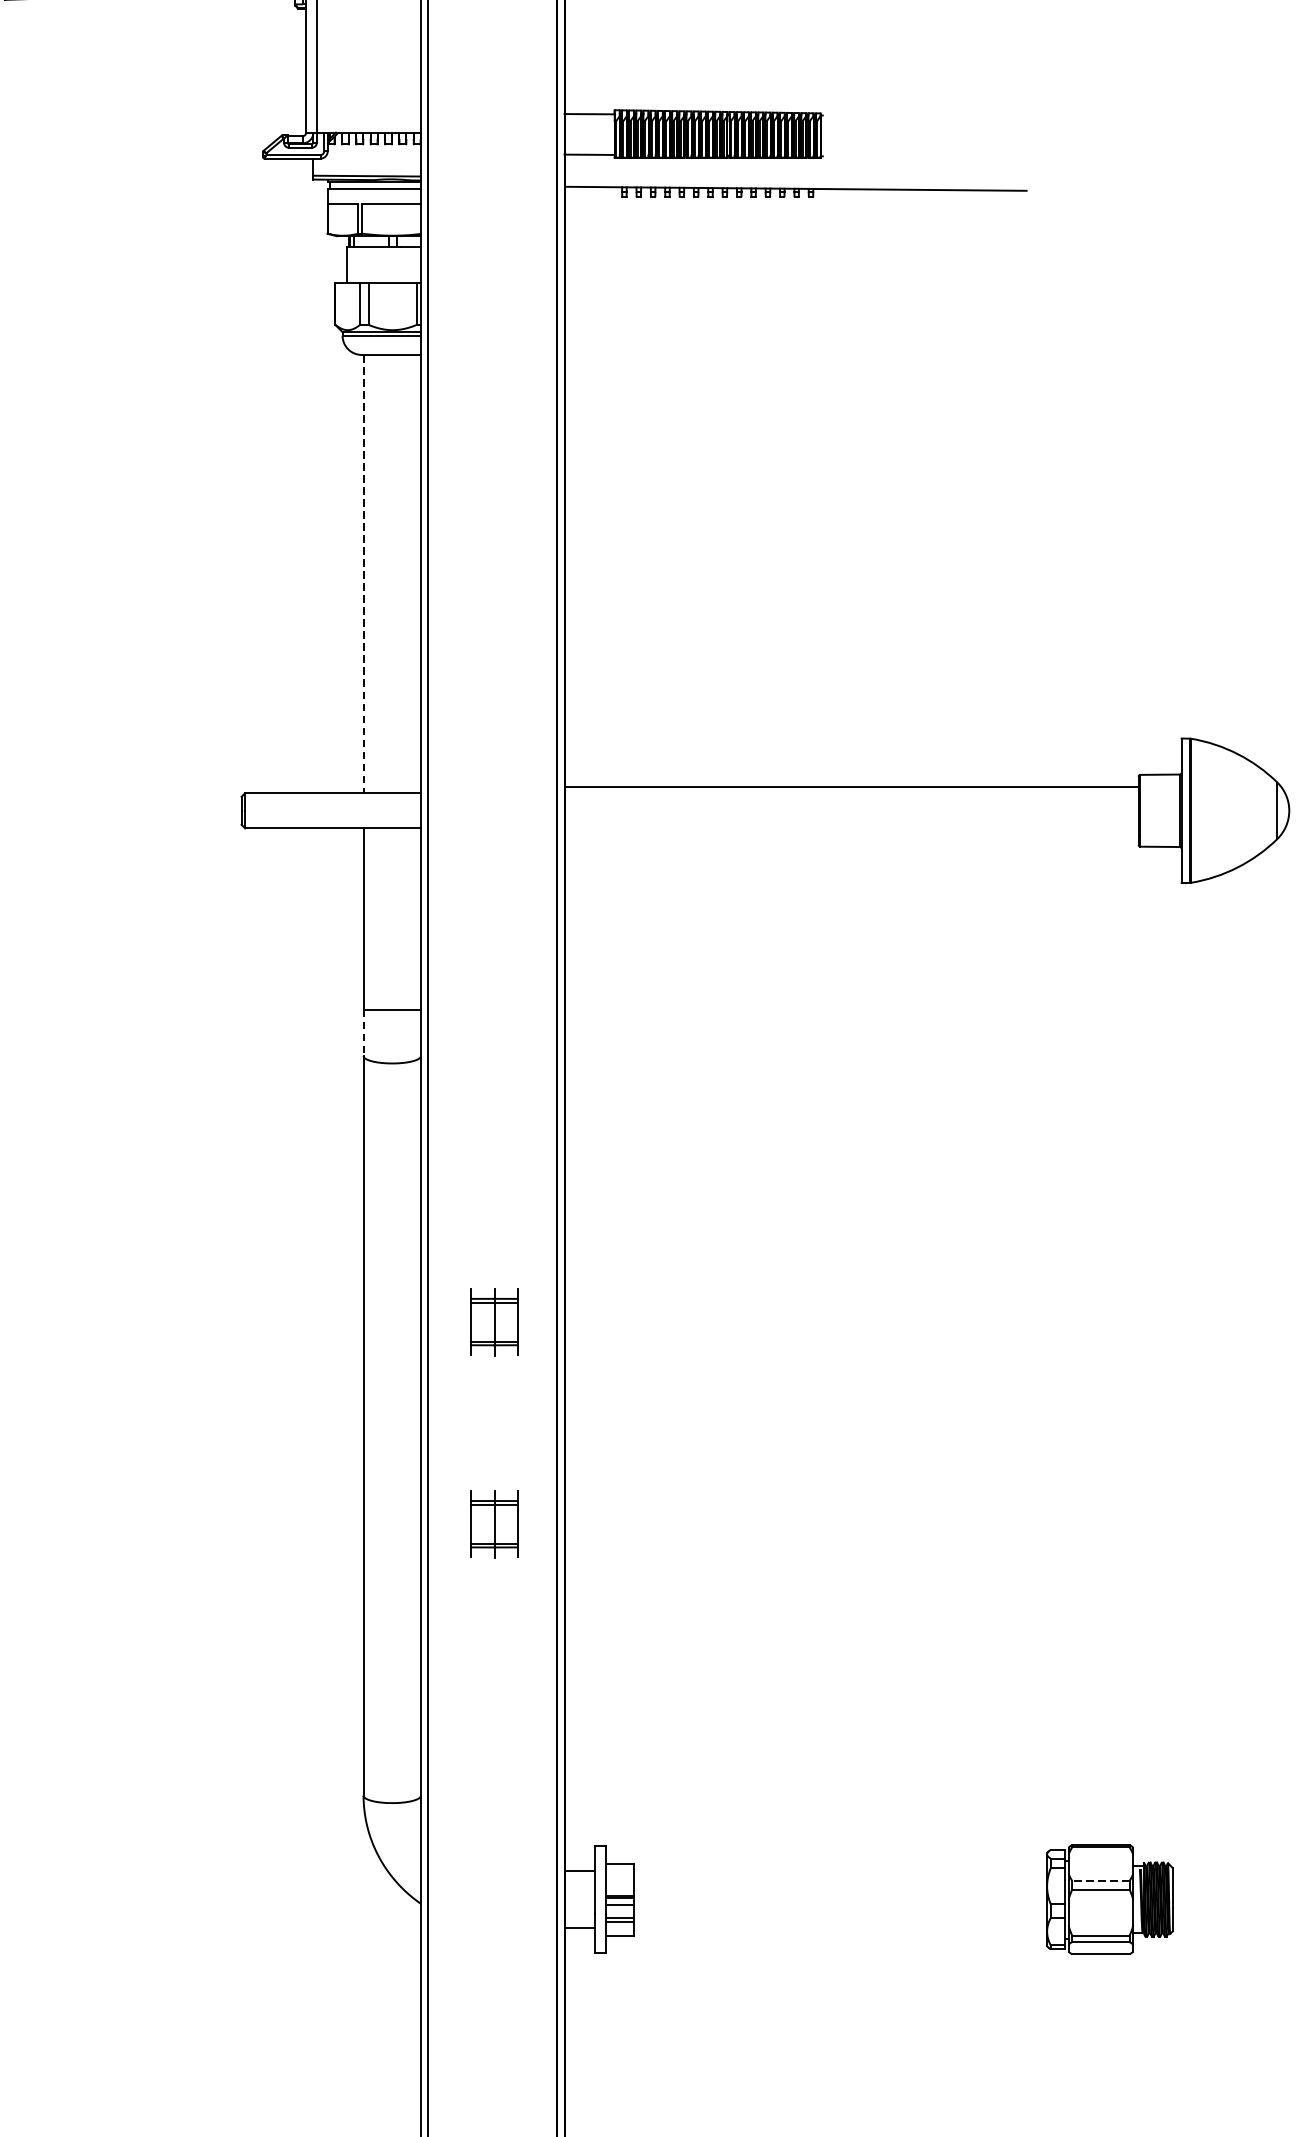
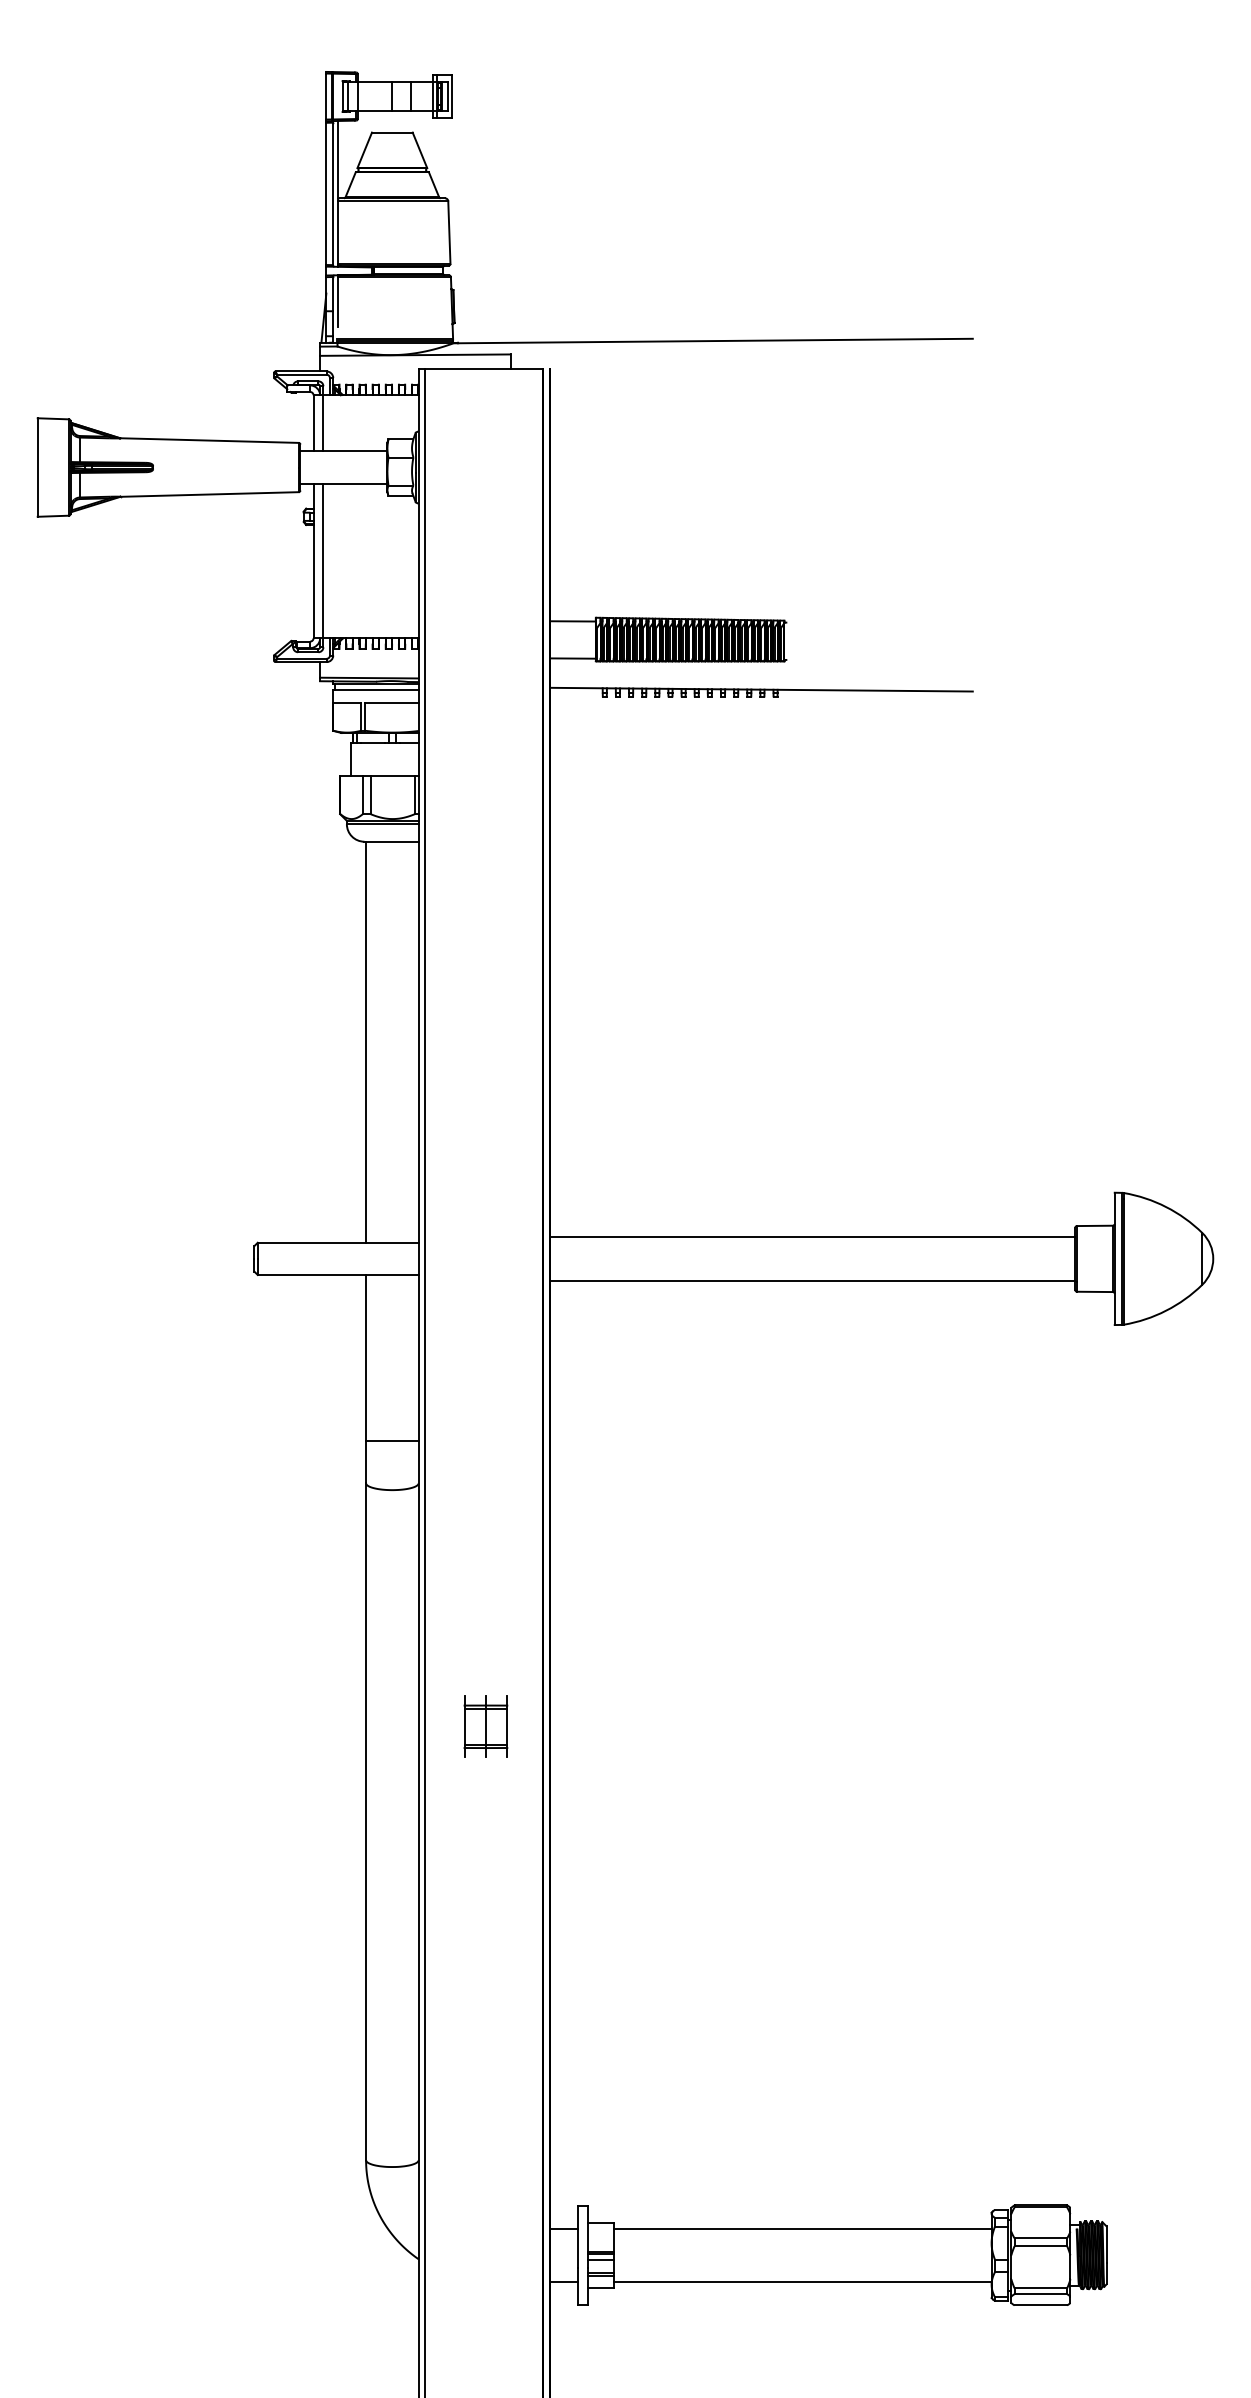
line: (364, 574) -> (366, 1042), dashed -> solid
line: (851, 835) -> (812, 1281), added
line: (364, 1033) -> (366, 1462), dashed -> solid
part: (494, 1523) -> (485, 1911), removed
line: (840, 1871) -> (802, 2229), added
line: (1100, 1881) -> (1040, 2238), dashed -> solid
line: (840, 1928) -> (802, 2281), added

